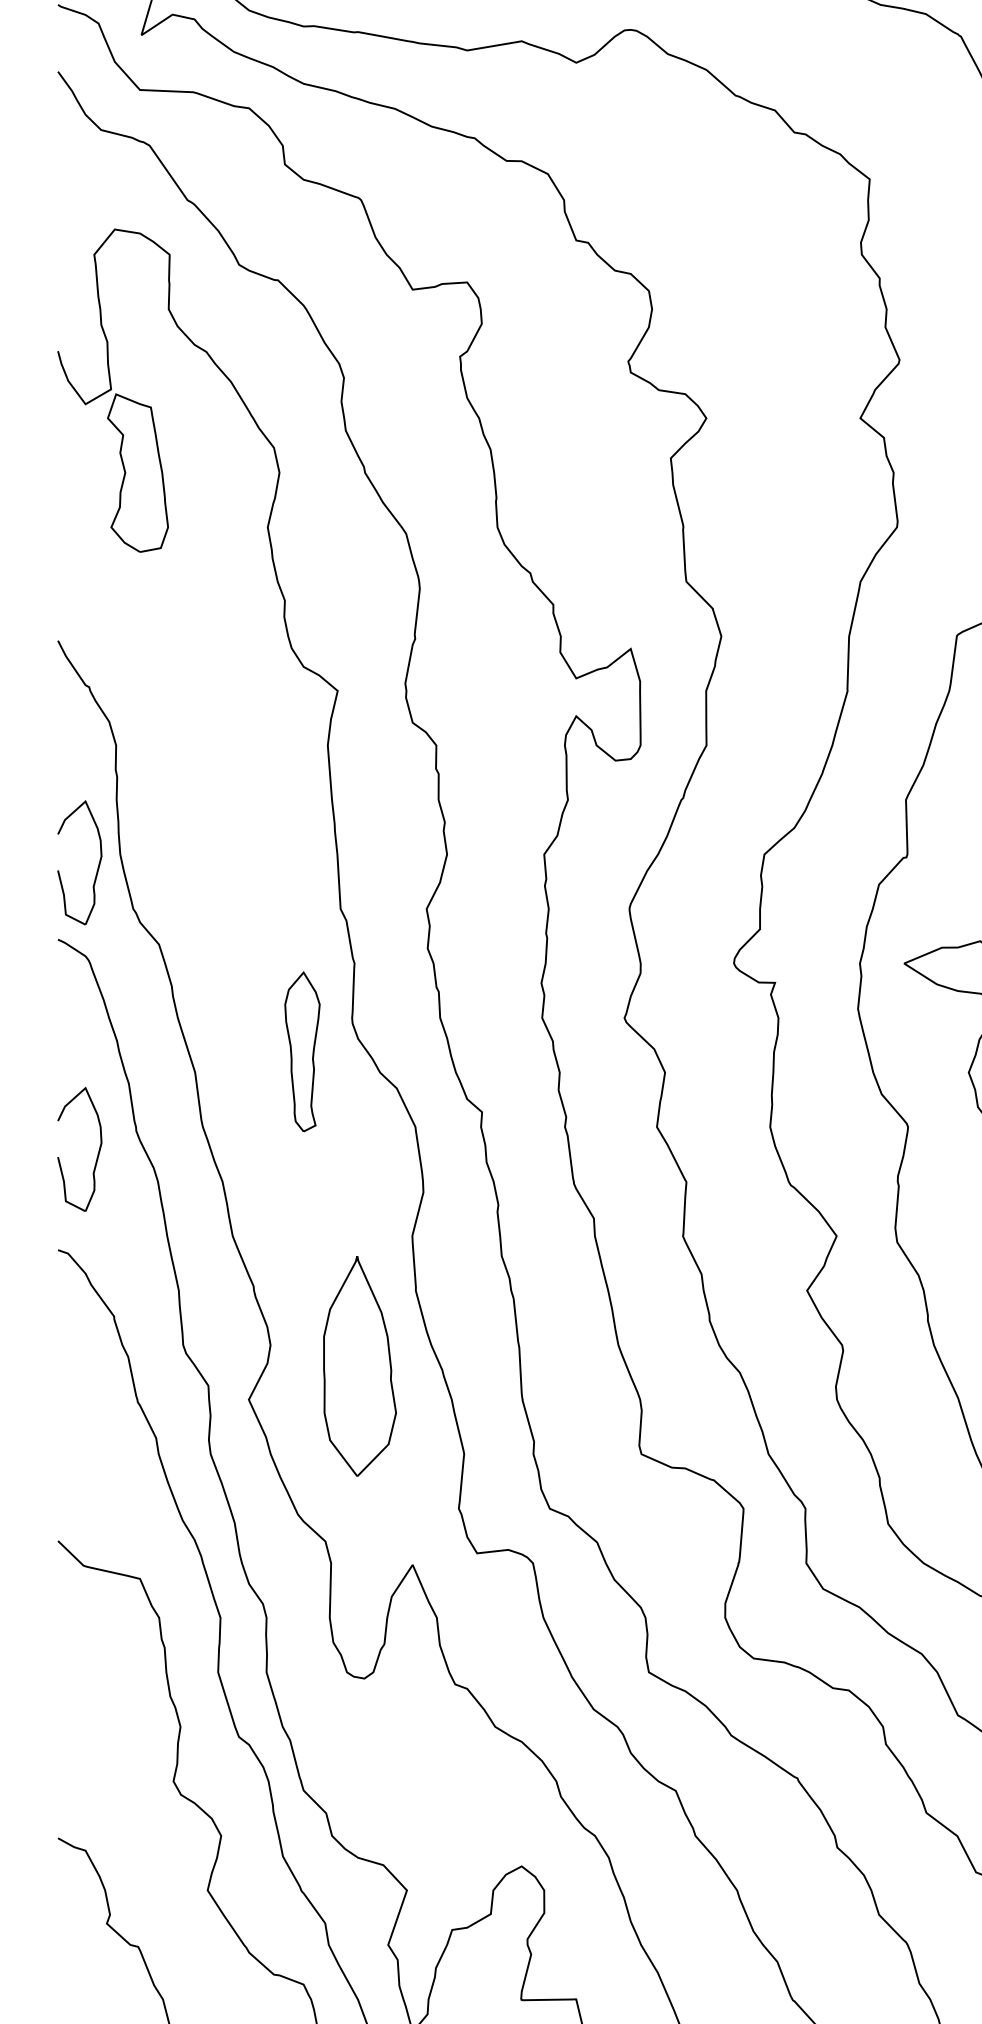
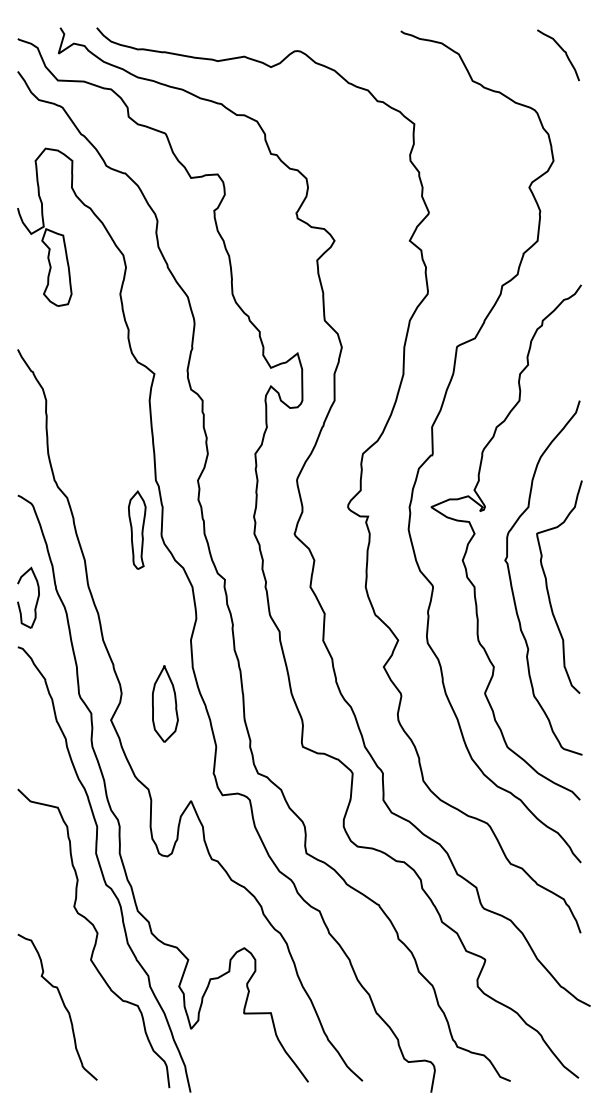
part: (96, 867) -> (36, 460), removed
part: (302, 1050) -> (137, 529), moved
part: (360, 1365) -> (165, 703), size x0.71

